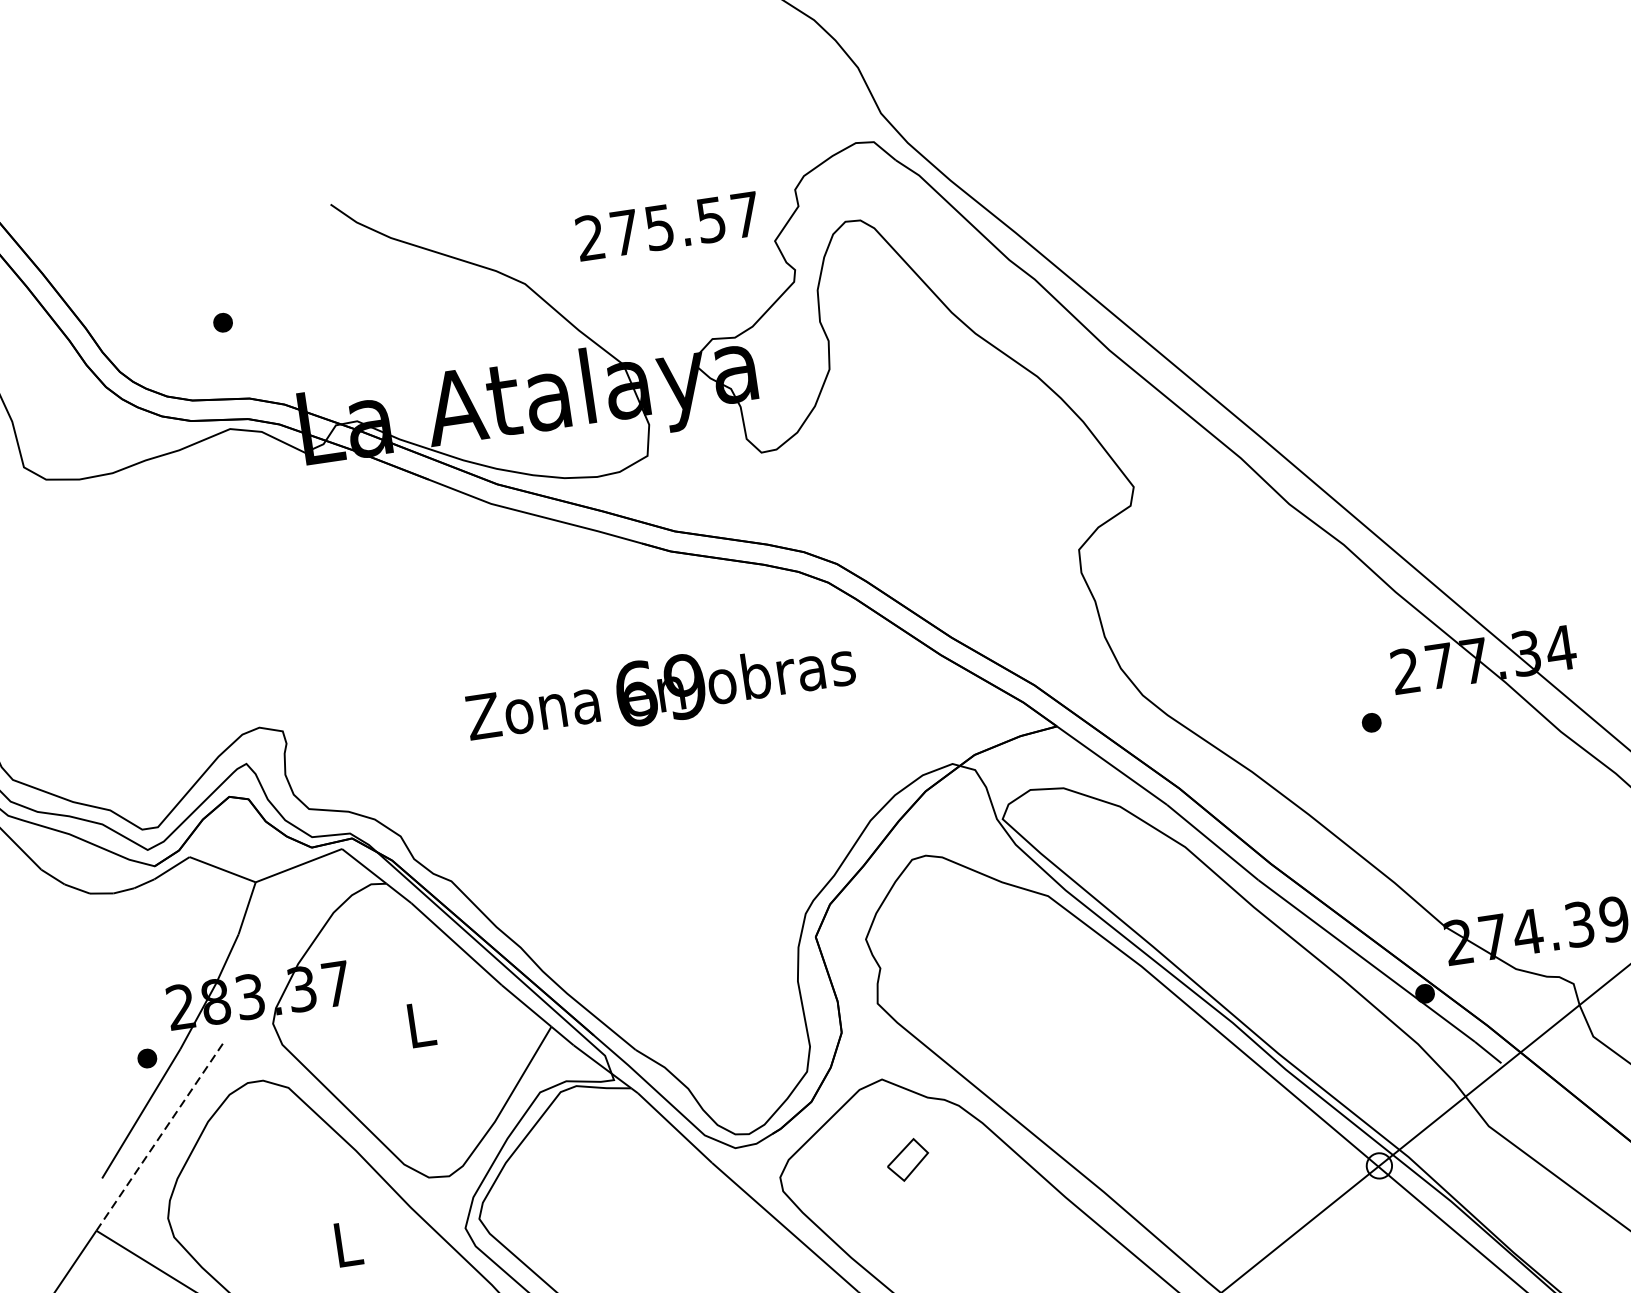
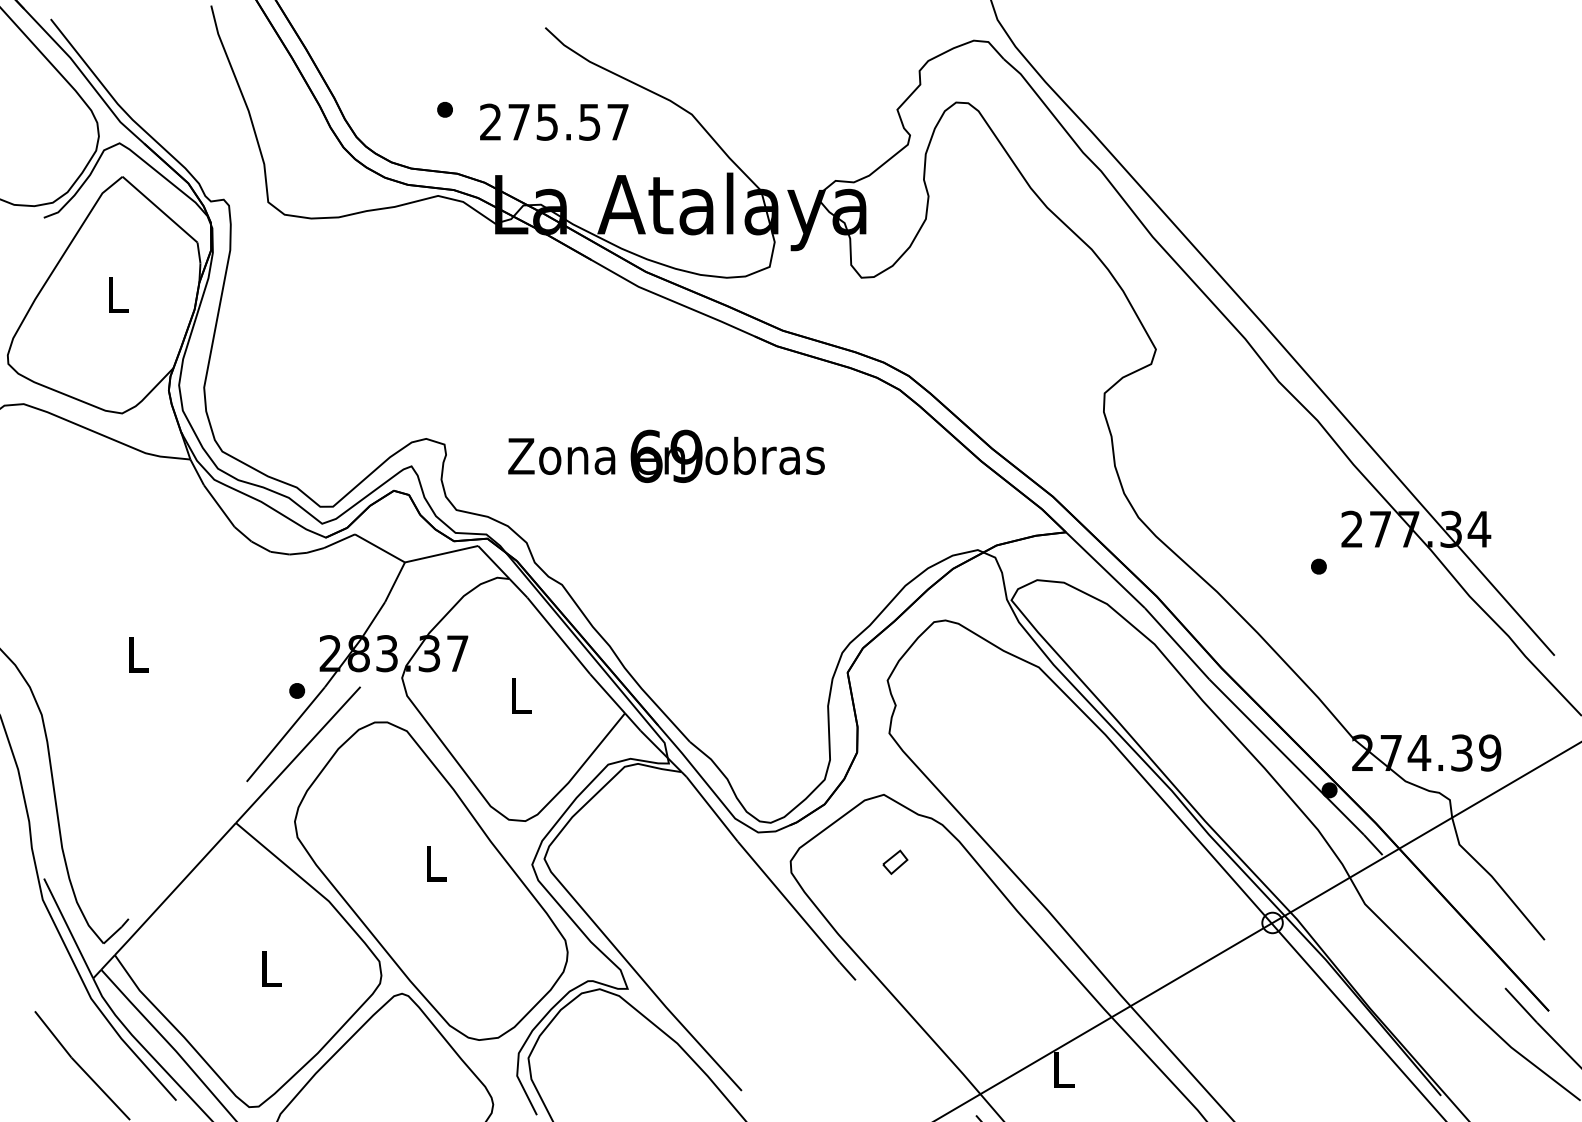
text: (668, 225) -> (554, 121), moved
text: (660, 689) -> (666, 455), moved
line: (160, 1135) -> (298, 754), dashed -> solid
part: (908, 1158) -> (895, 861), size x0.71

